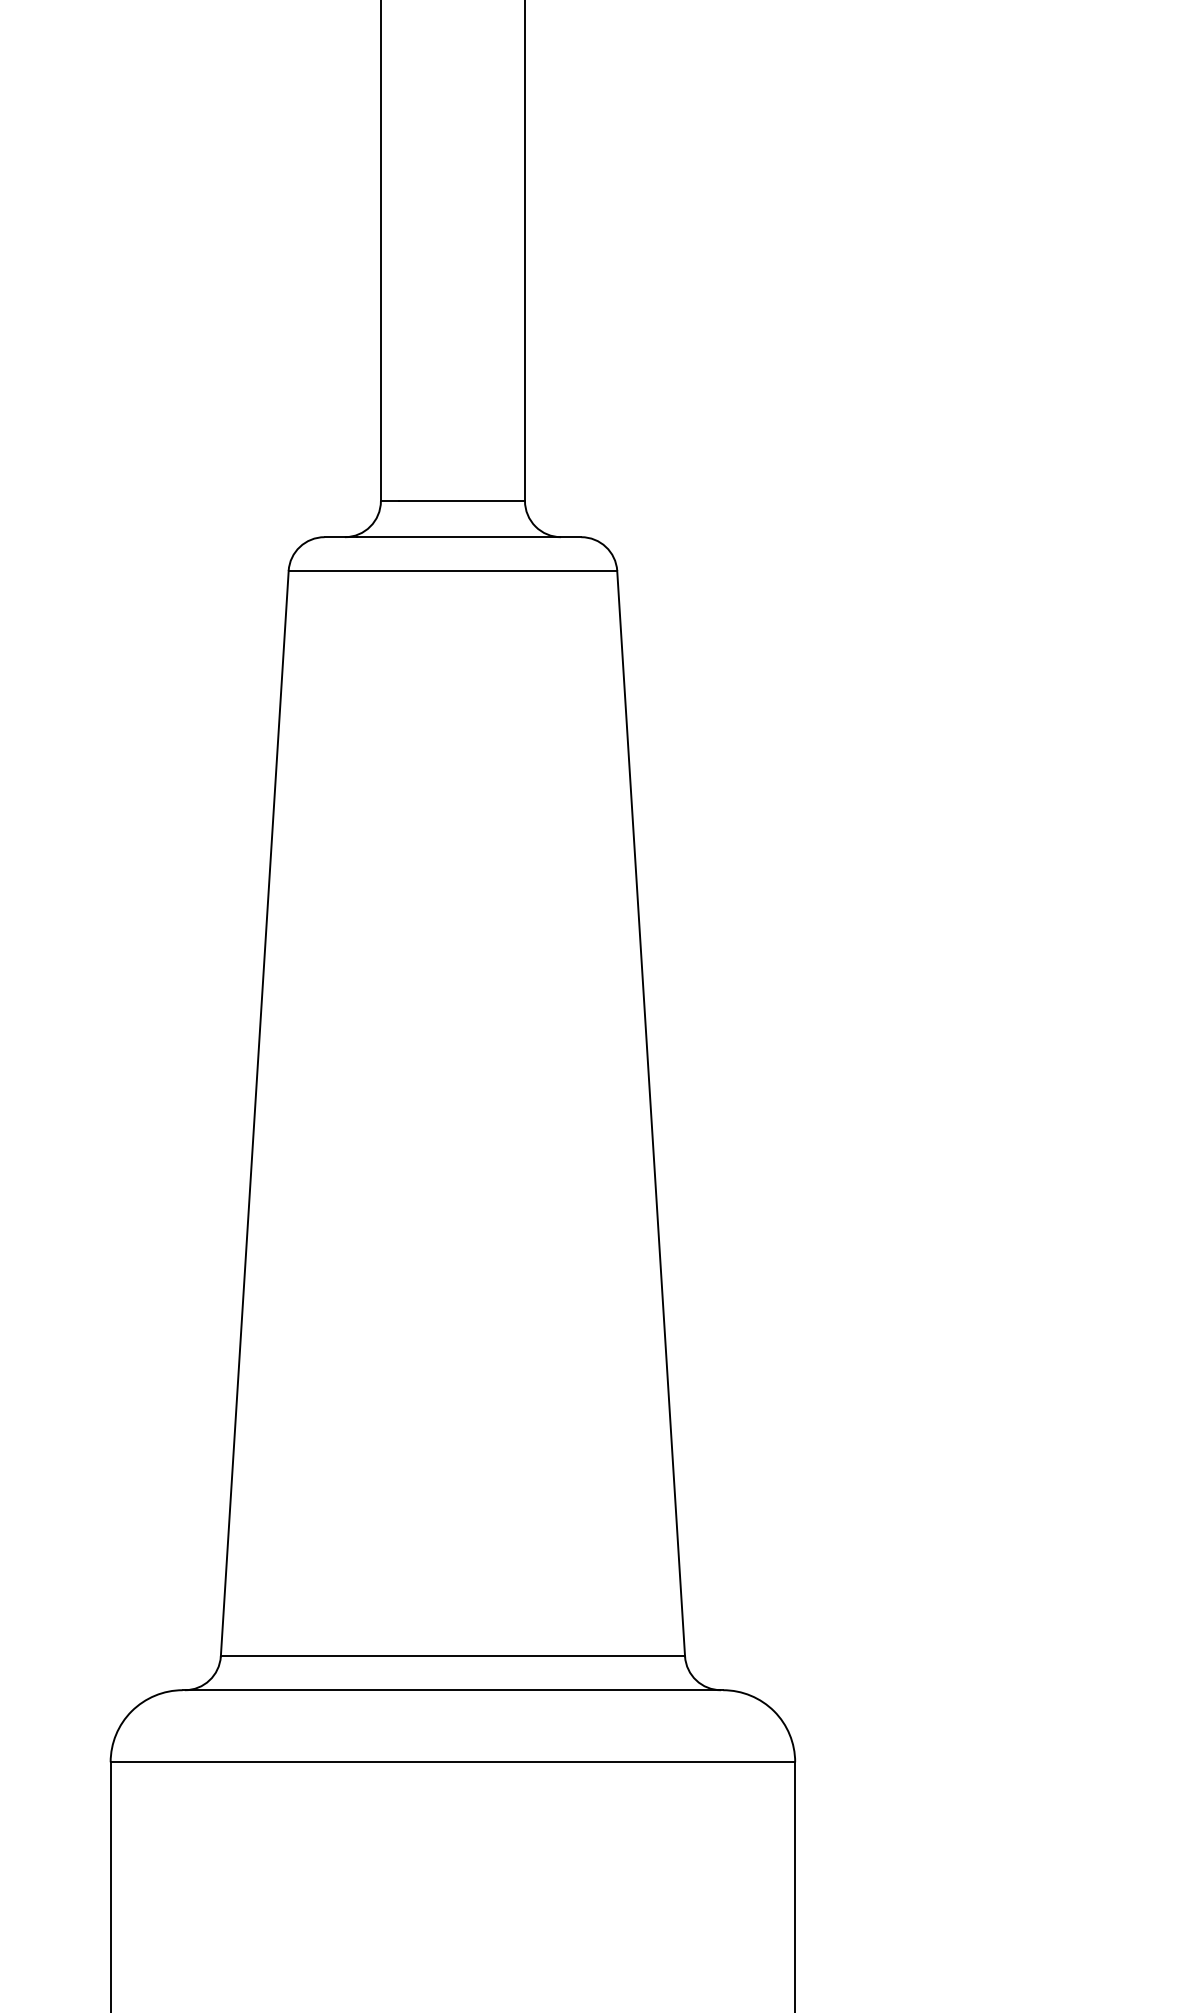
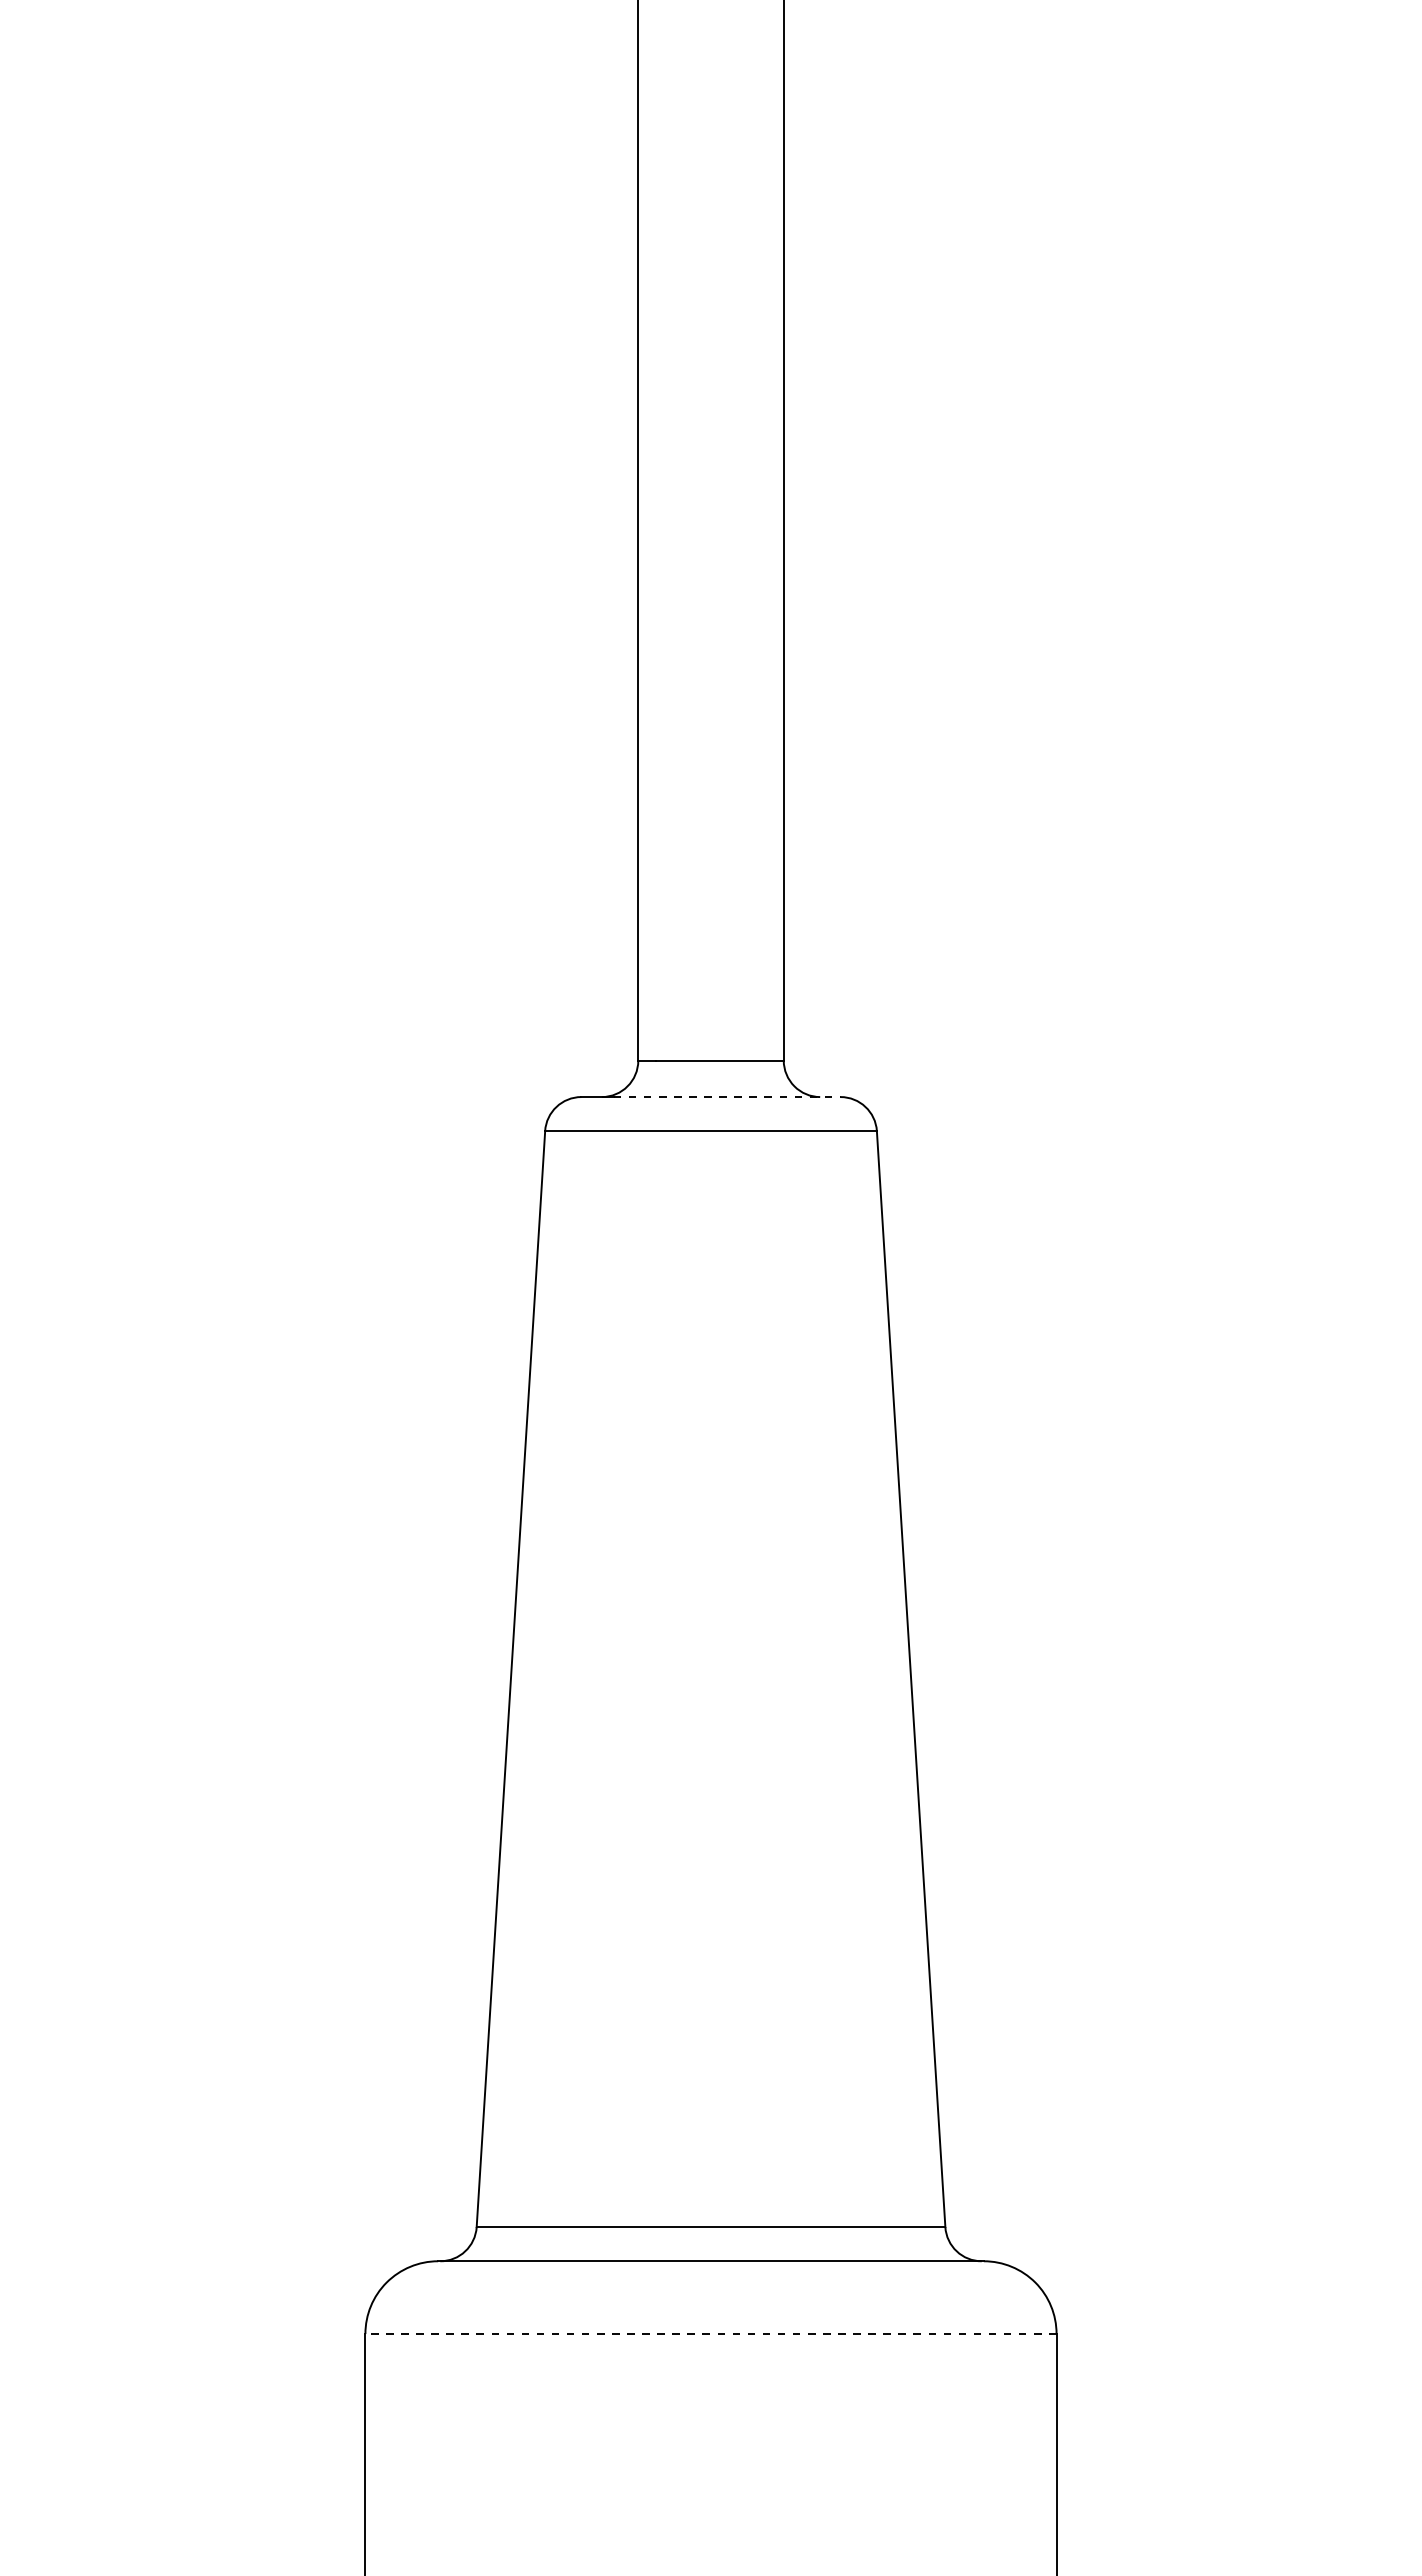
line: (469, 537) -> (727, 1097), solid -> dashed
line: (453, 1762) -> (711, 2334), solid -> dashed

